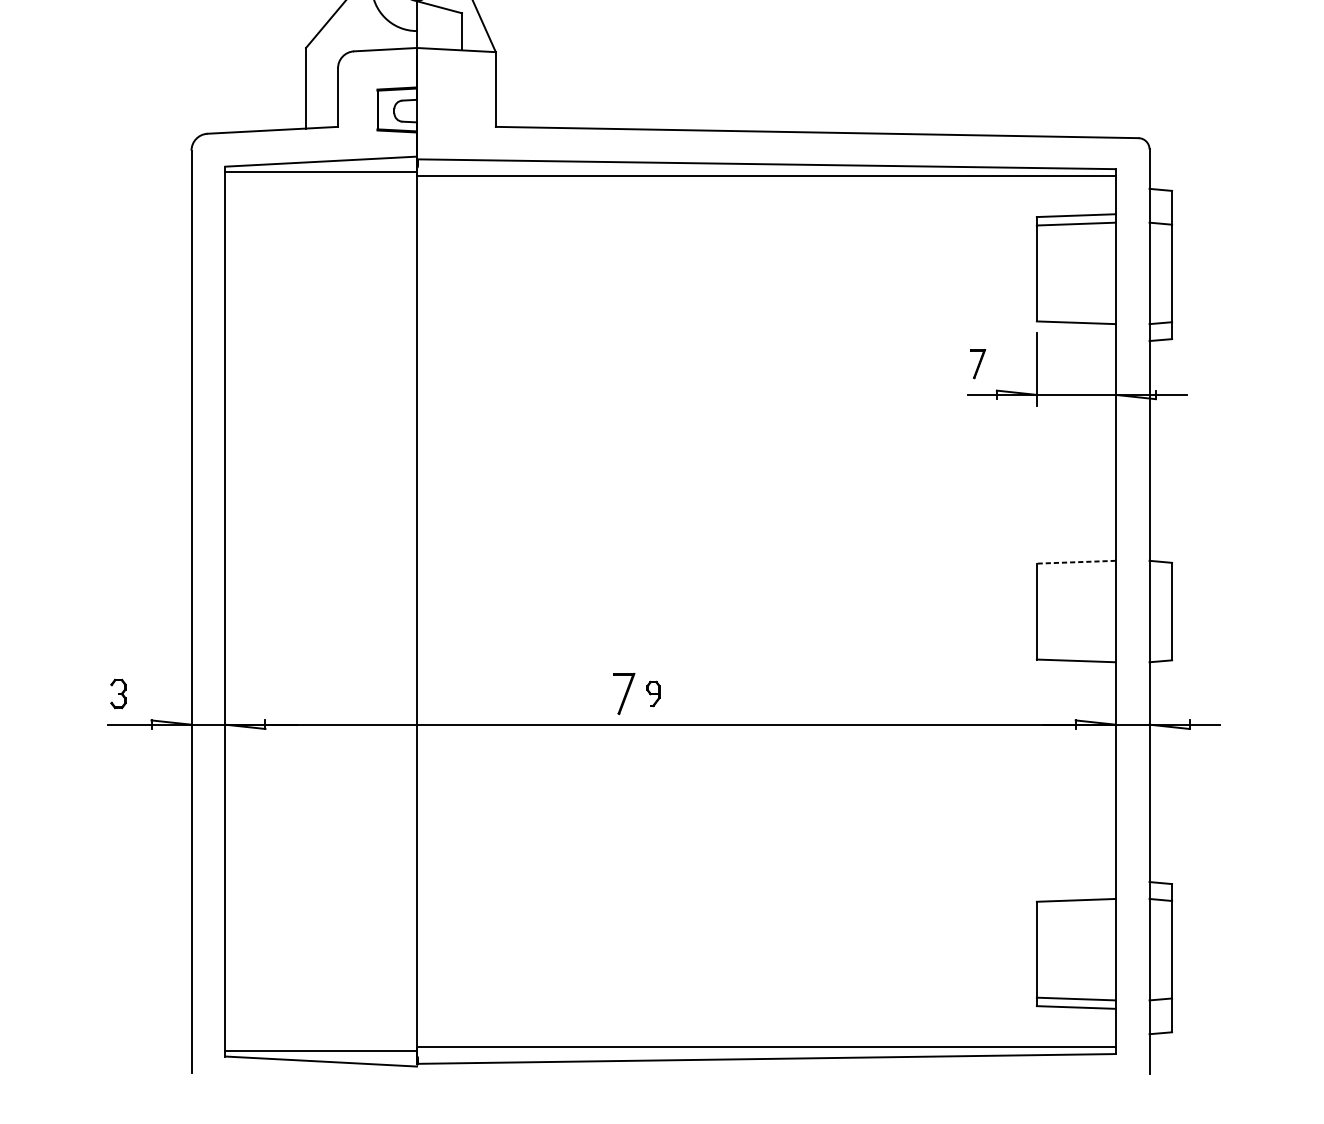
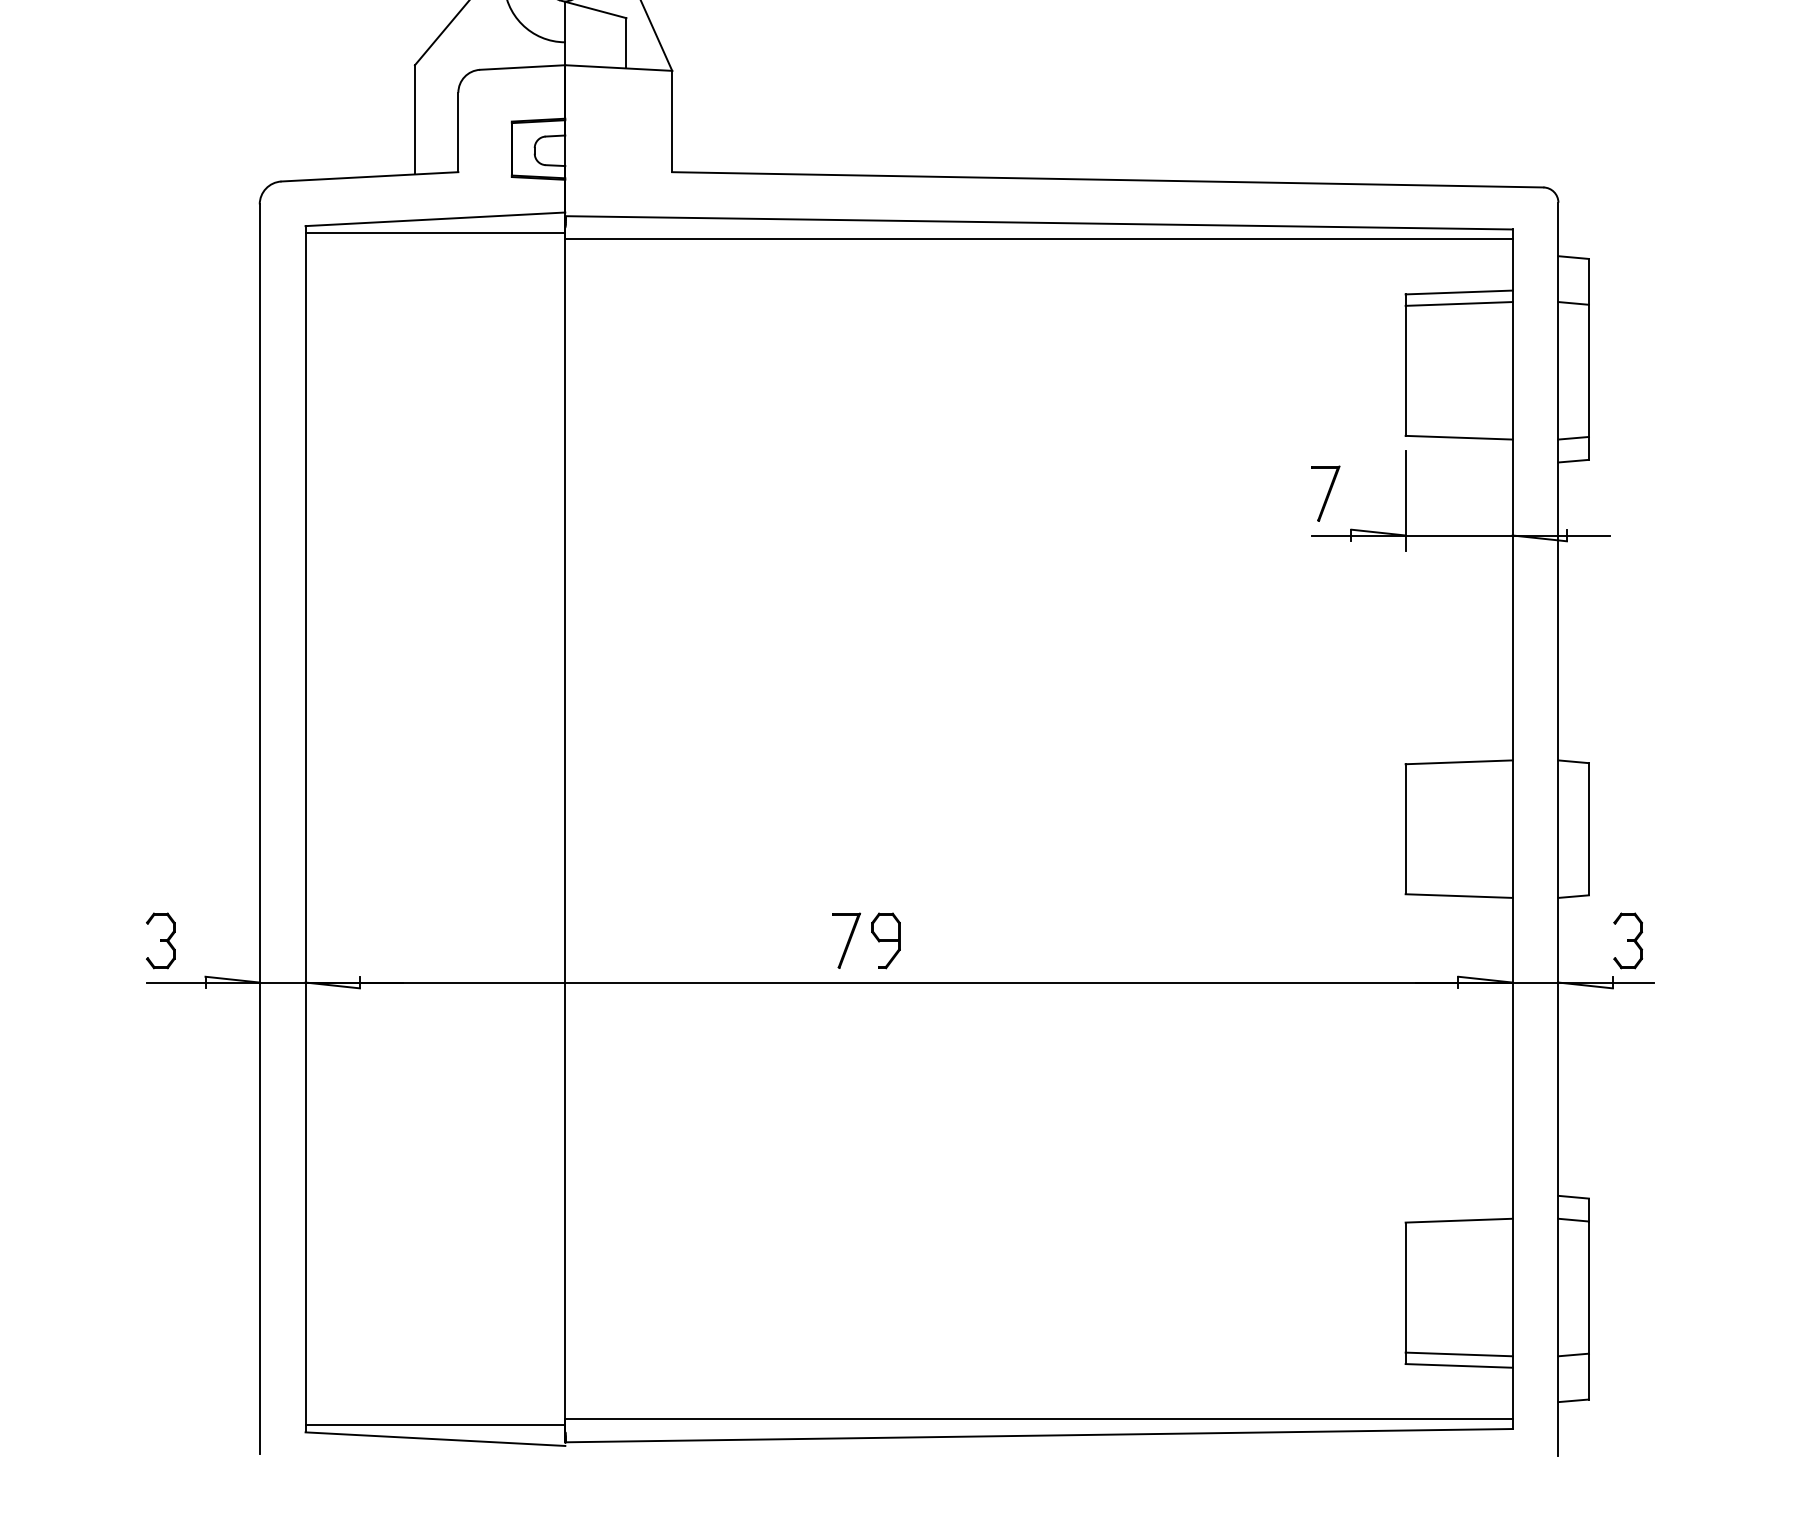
part: (977, 363) -> (1325, 493), size x1.43
line: (1076, 562) -> (1459, 762), dashed -> solid
part: (118, 693) -> (160, 940), size x1.43
part: (653, 693) -> (885, 940), size x1.67
part: (1201, 693) -> (1628, 940), added

